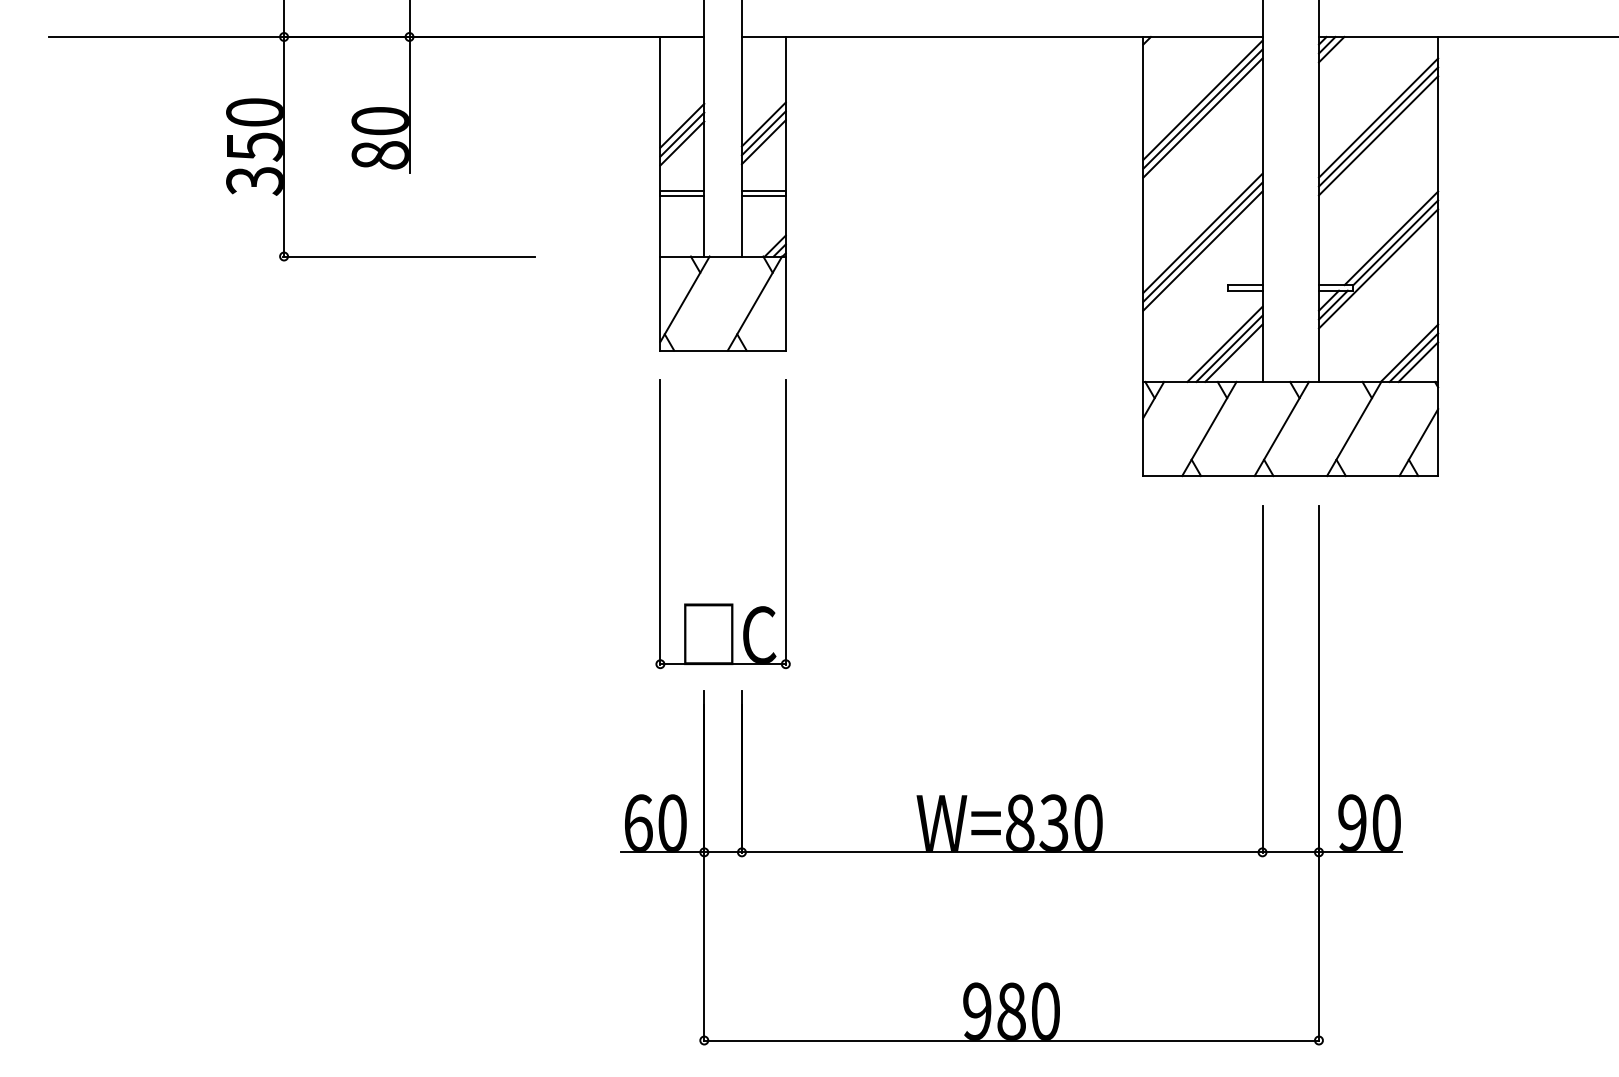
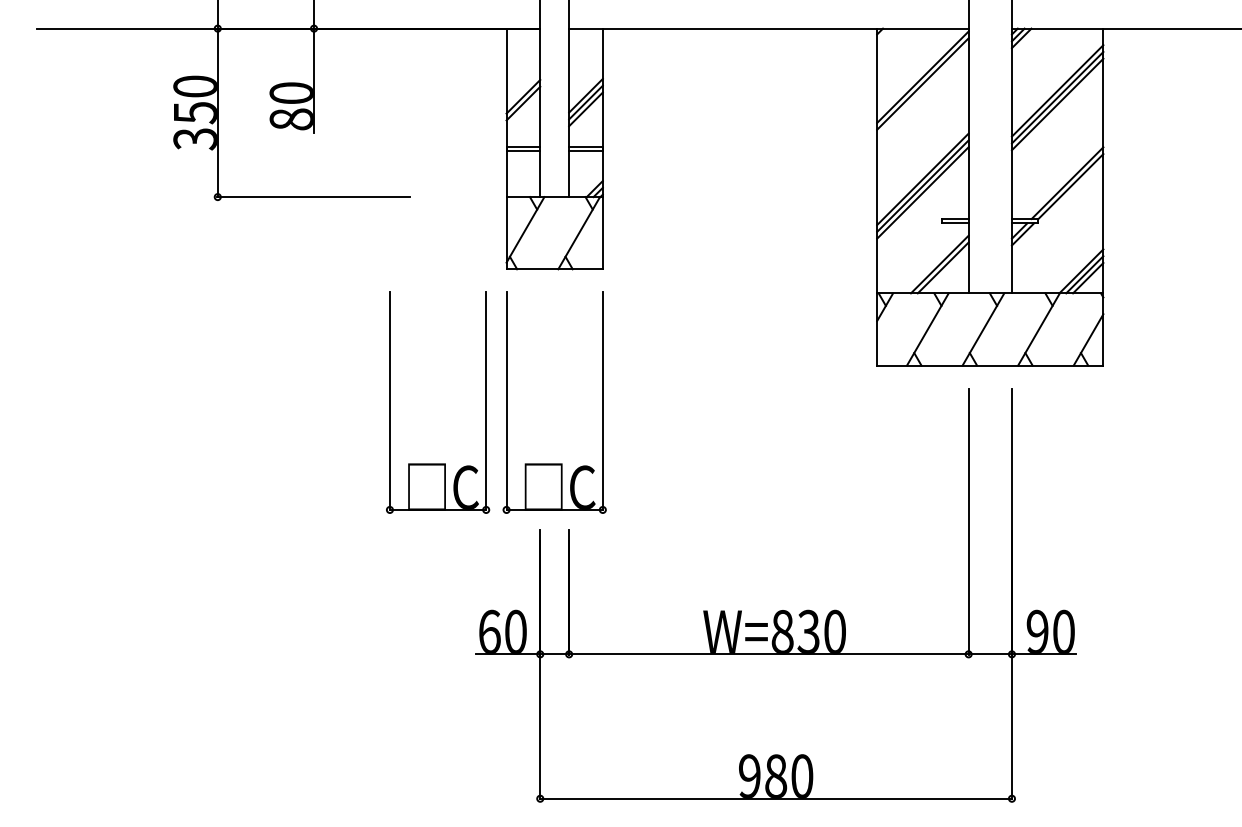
line: (1202, 117) -> (922, 90), removed
line: (682, 143) -> (523, 110), removed
line: (1378, 268) -> (1057, 206), removed
line: (1233, 352) -> (946, 270), removed
part: (508, 524) -> (390, 402), added

